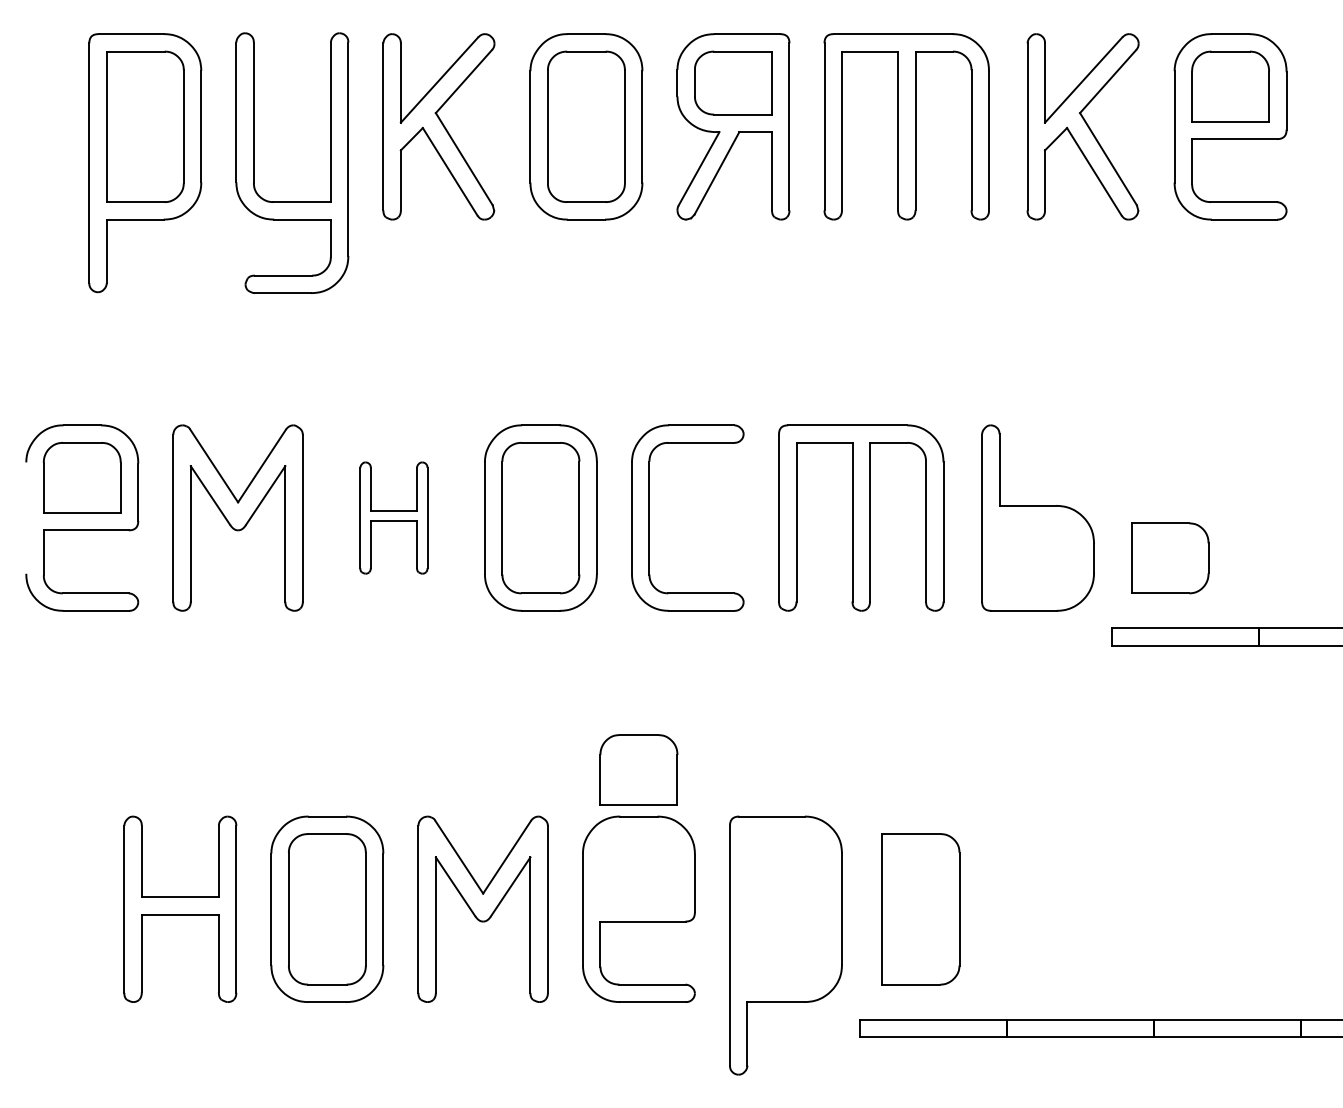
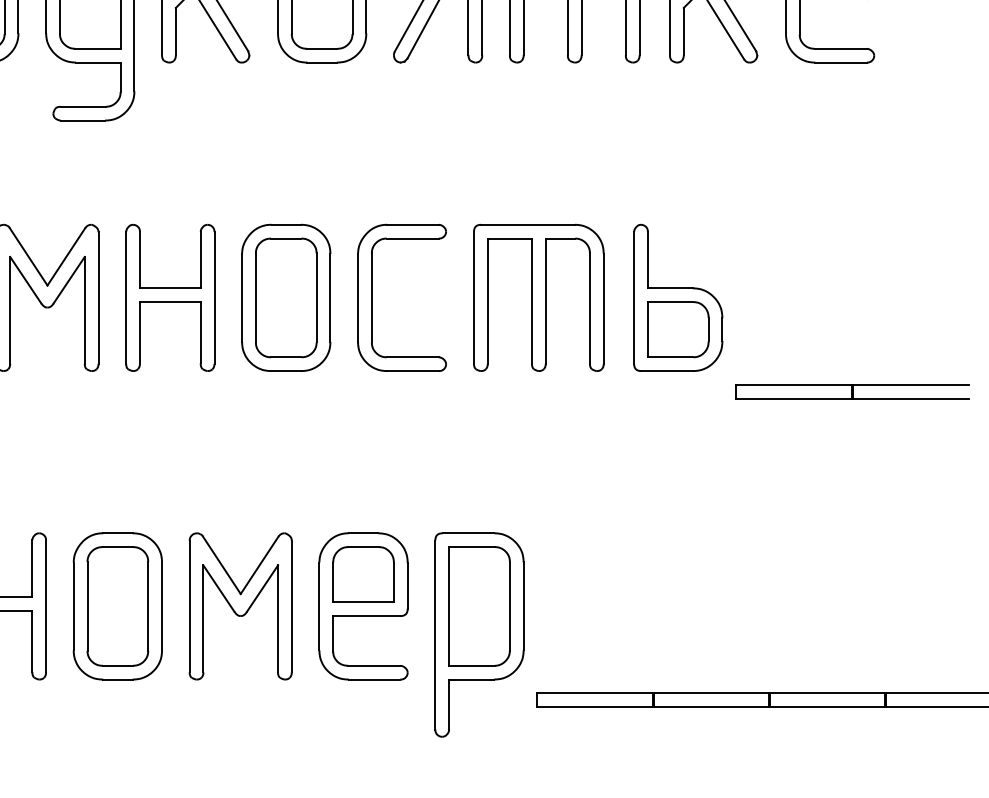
part: (393, 517) -> (170, 297), size x1.67
part: (1170, 558) -> (678, 329), moved
part: (638, 769) -> (363, 574), moved
part: (920, 909) -> (479, 606), moved

